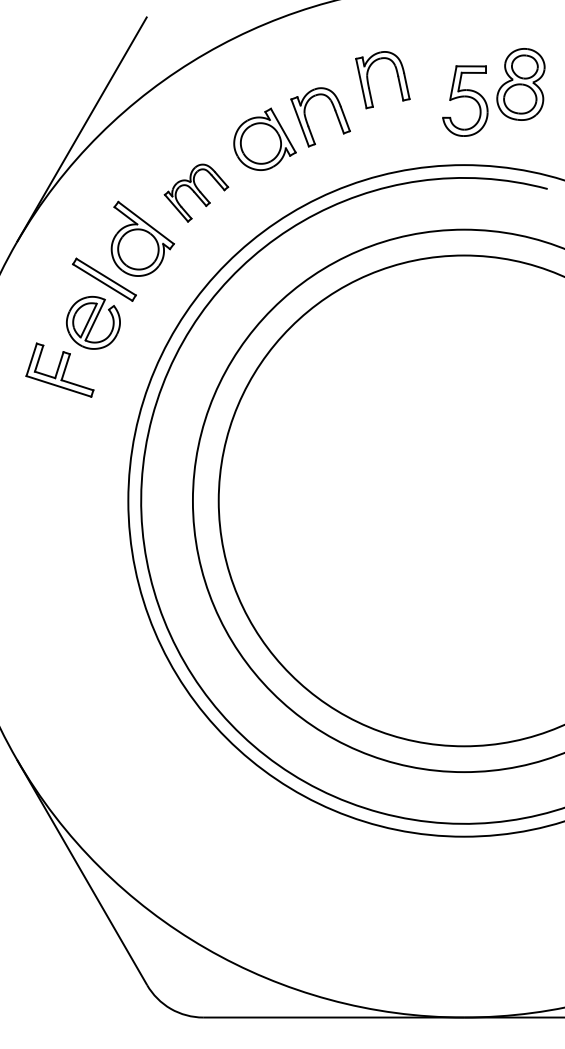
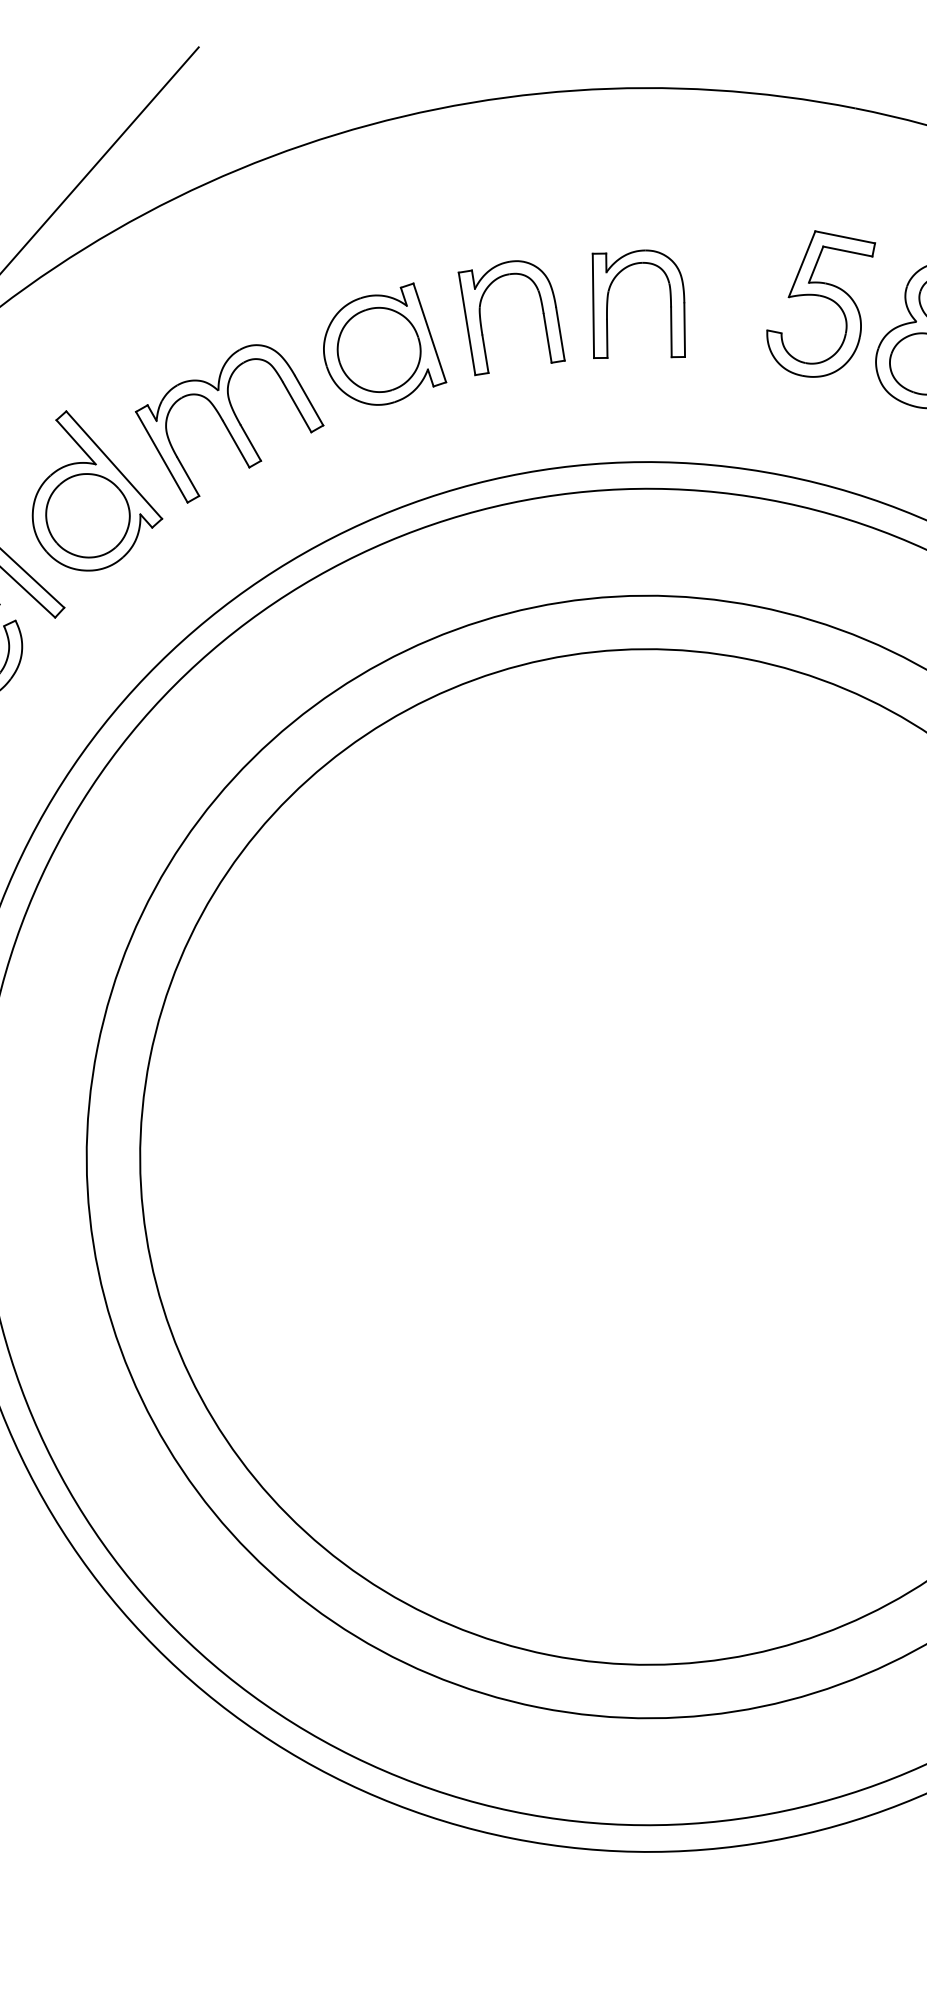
part: (369, 84) -> (609, 311), moved
part: (465, 100) -> (819, 304), moved
part: (196, 192) -> (228, 423), size x1.43

